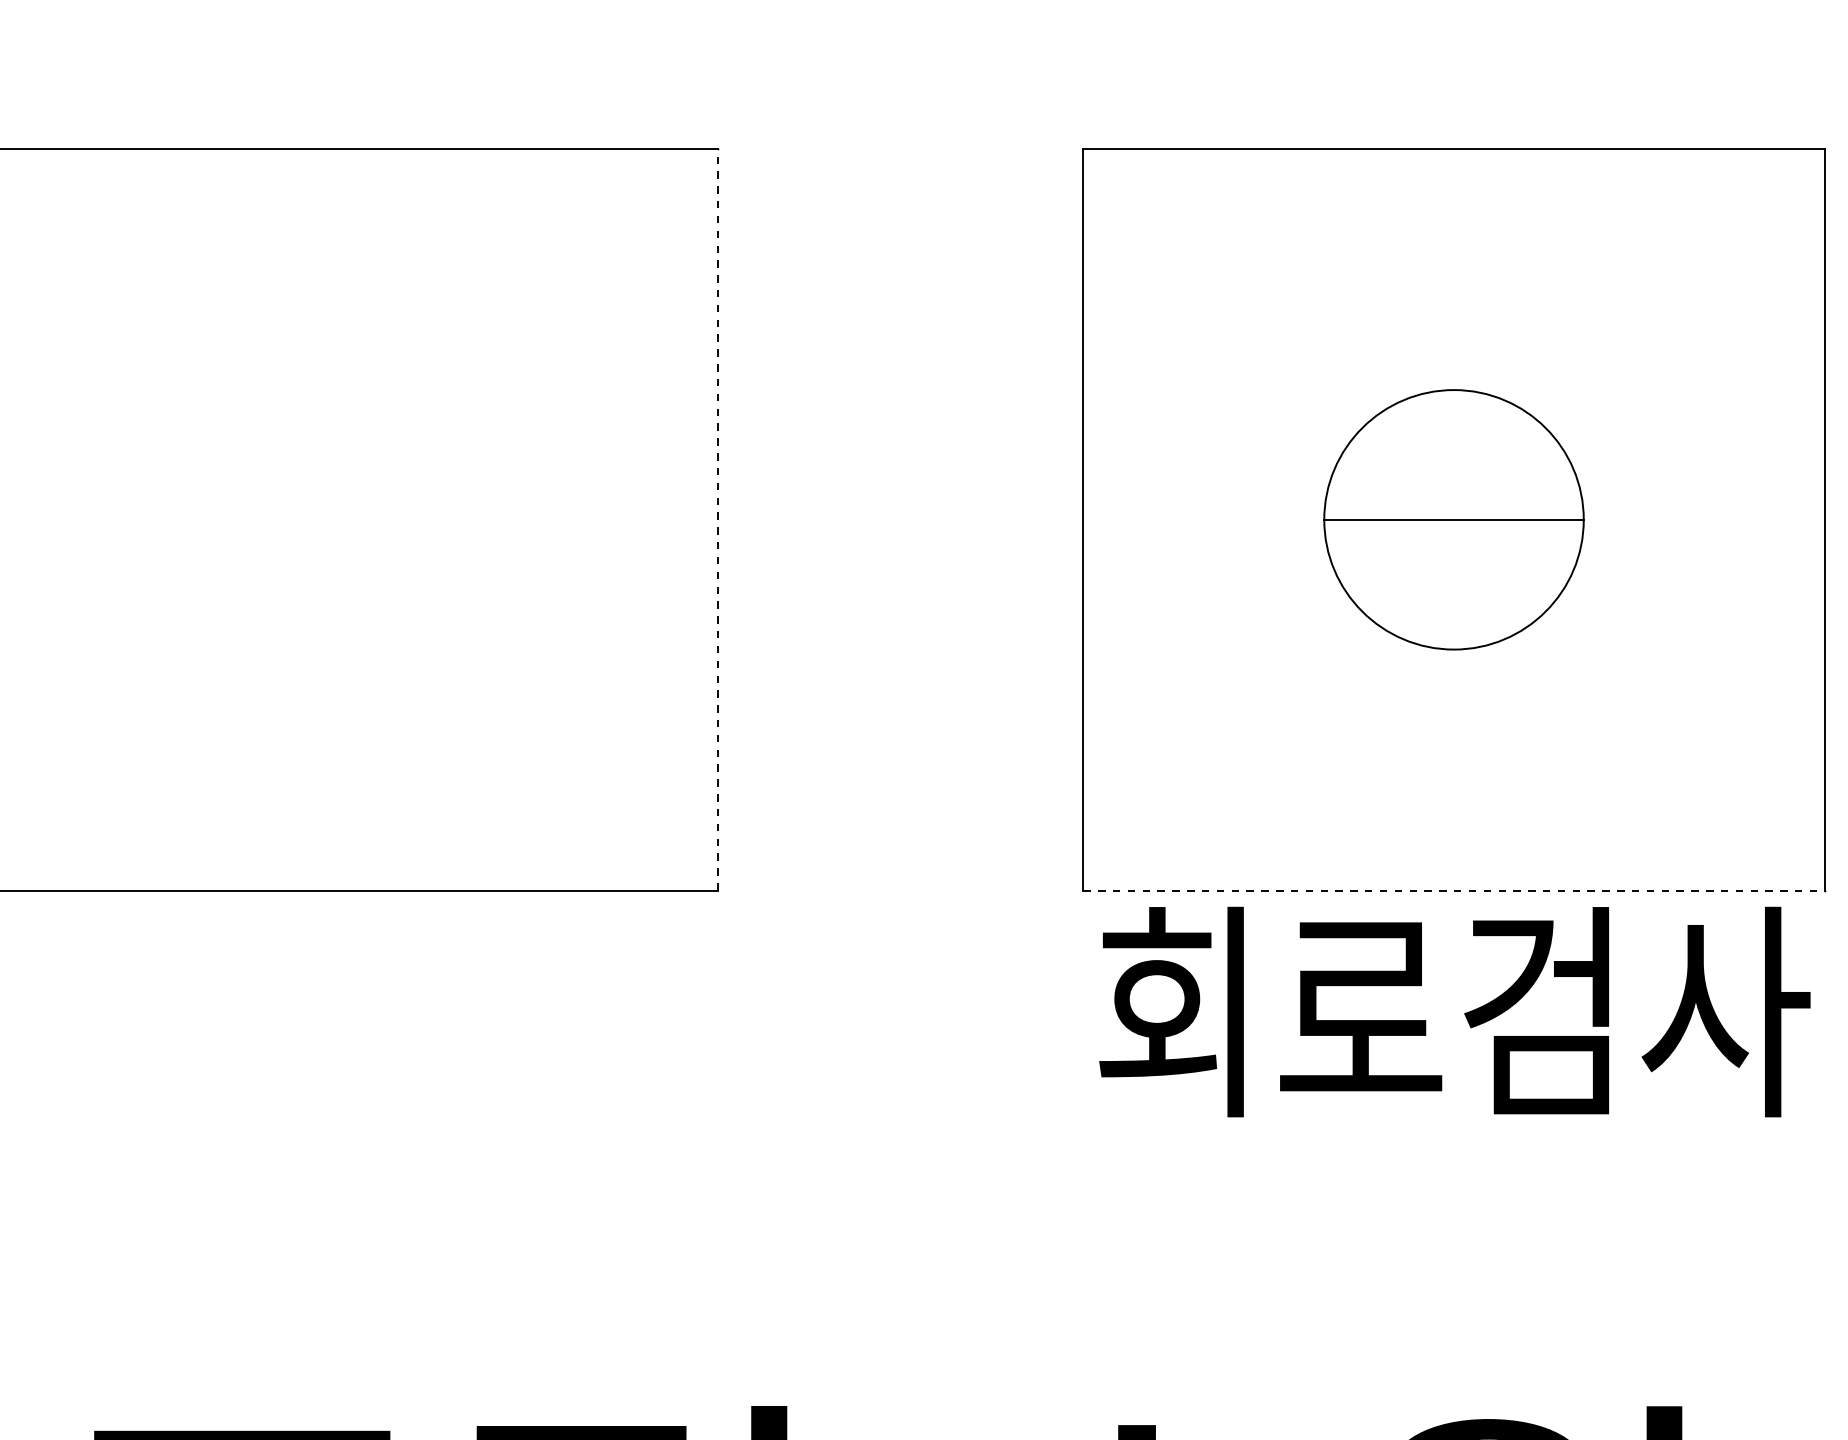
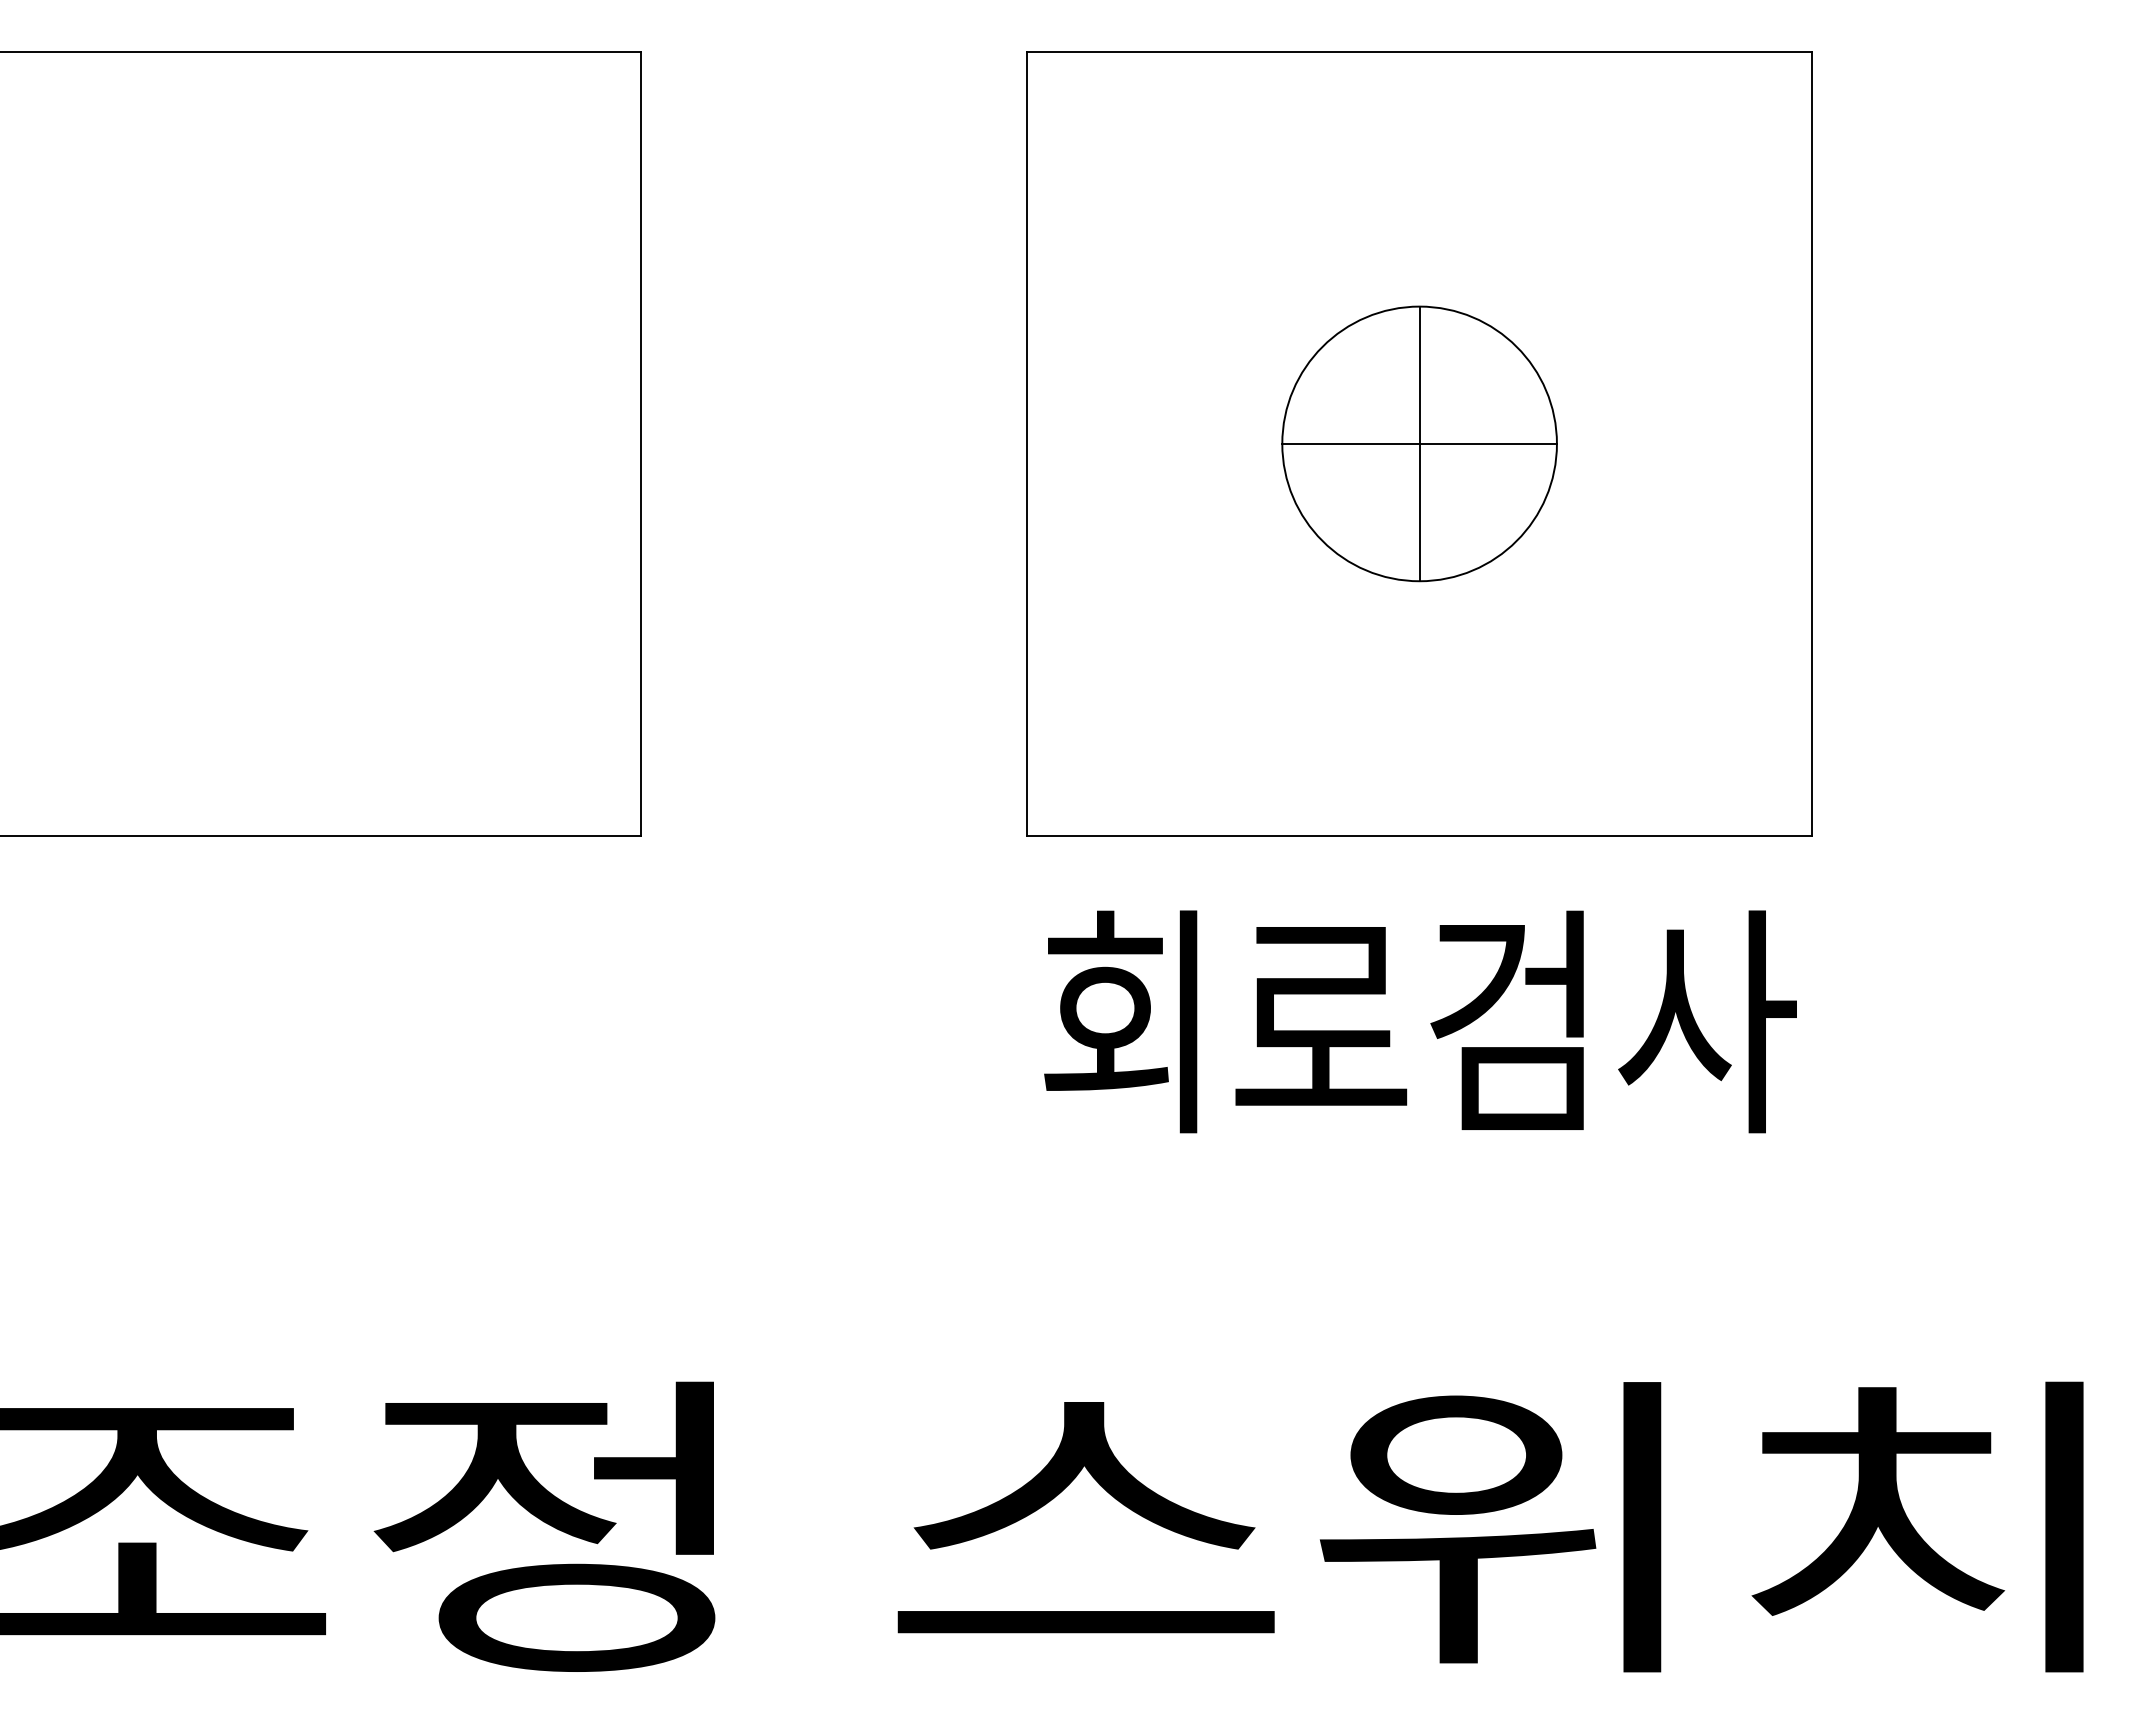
line: (717, 519) -> (640, 443), dashed -> solid
line: (1453, 519) -> (1419, 443), added
line: (1454, 890) -> (1420, 836), dashed -> solid
text: (1454, 1011) -> (1420, 1021), moved

